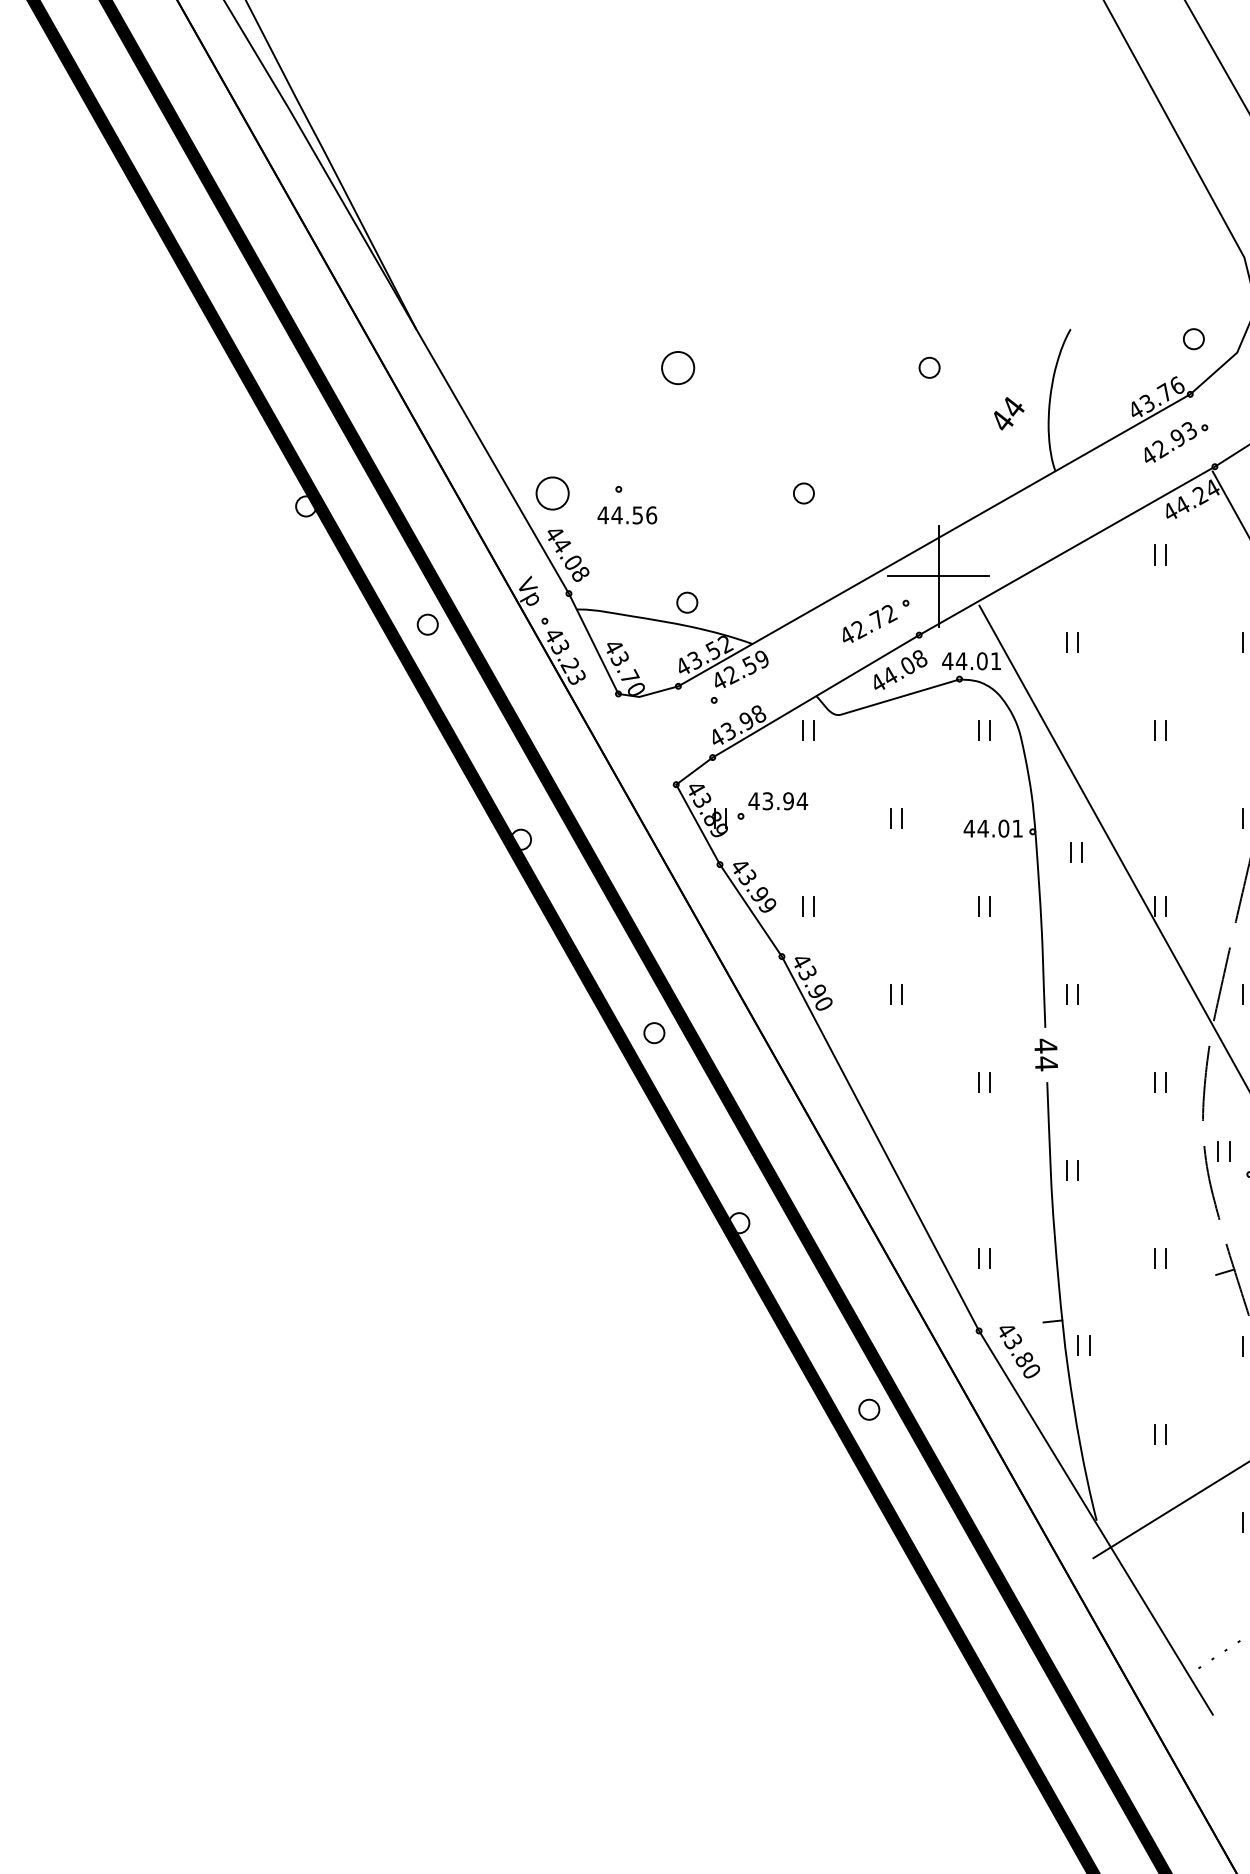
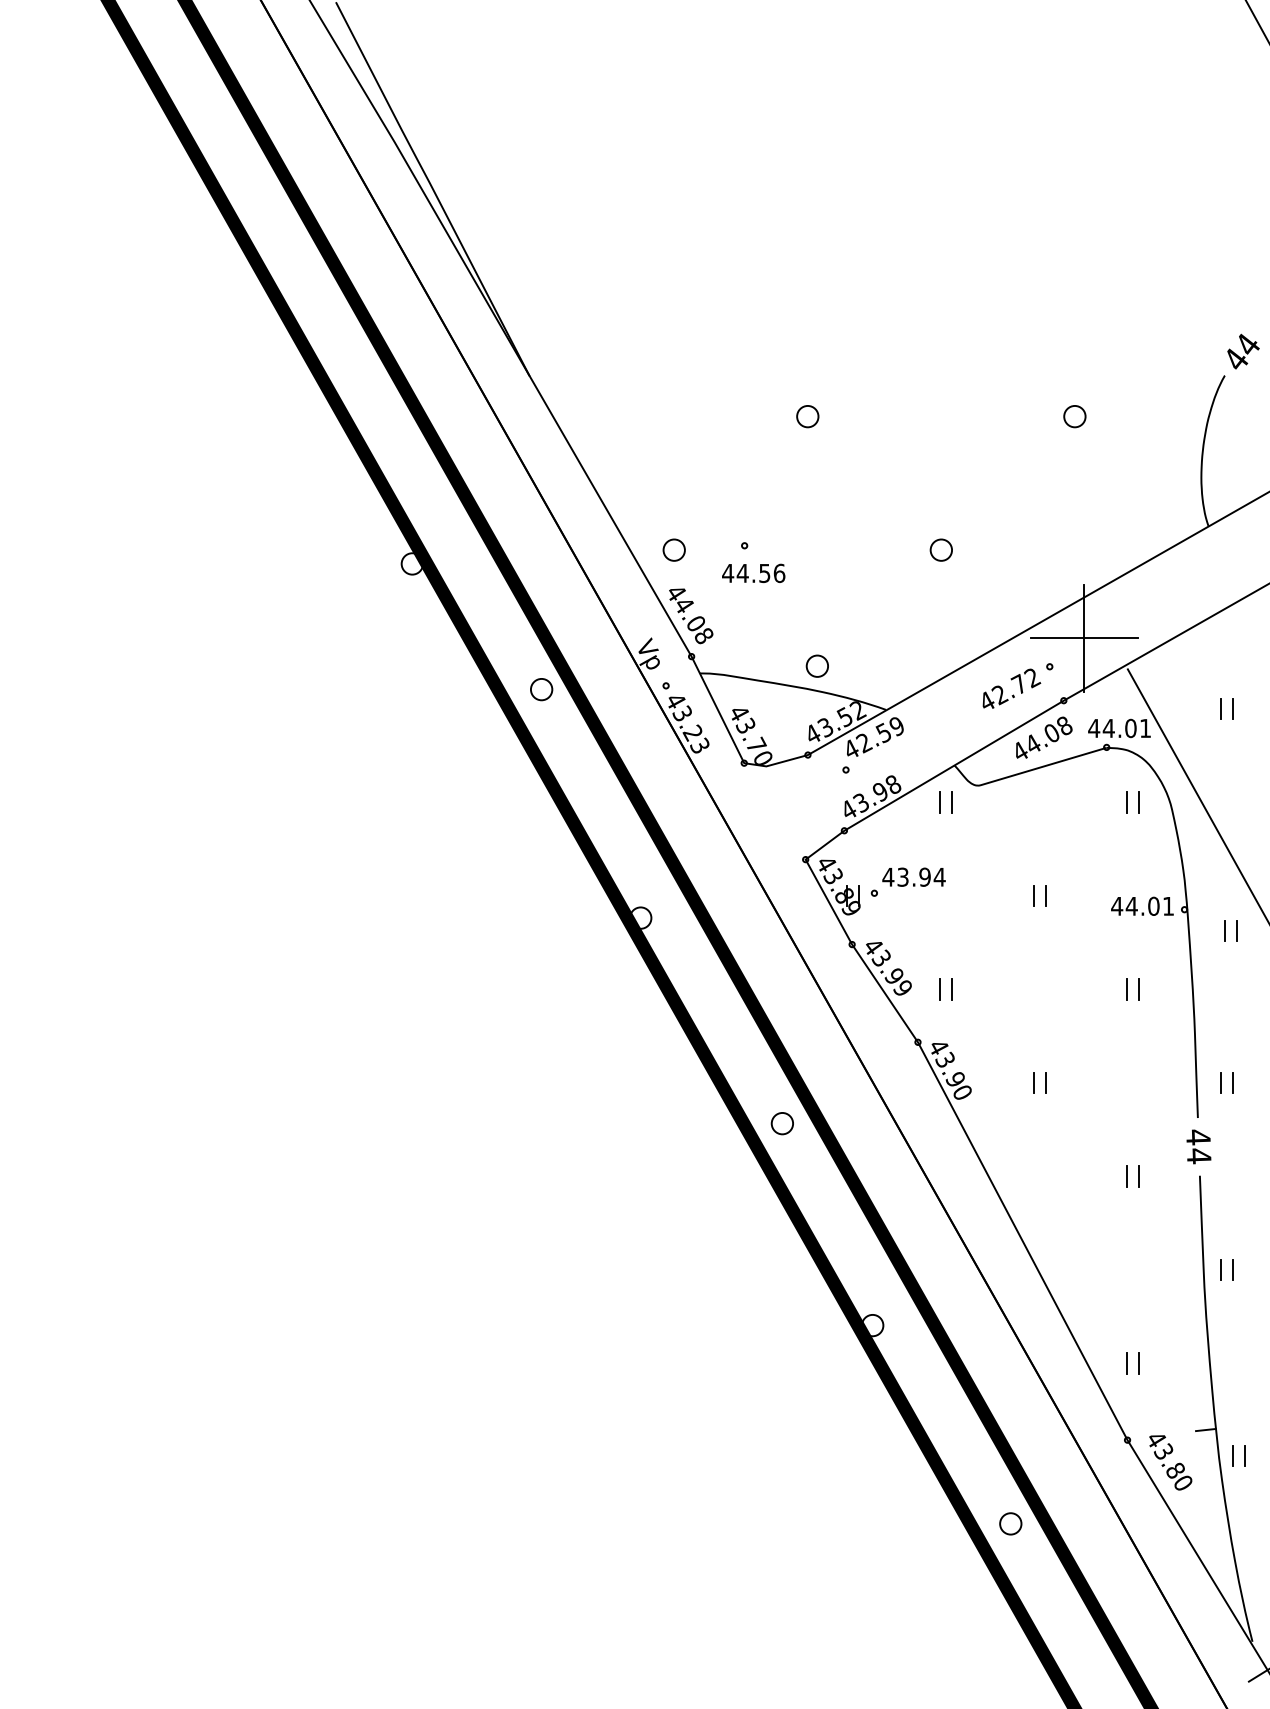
part: (678, 367) -> (808, 416), size x0.62
text: (1009, 413) -> (1243, 351), moved
part: (552, 493) -> (674, 550), size x0.62

